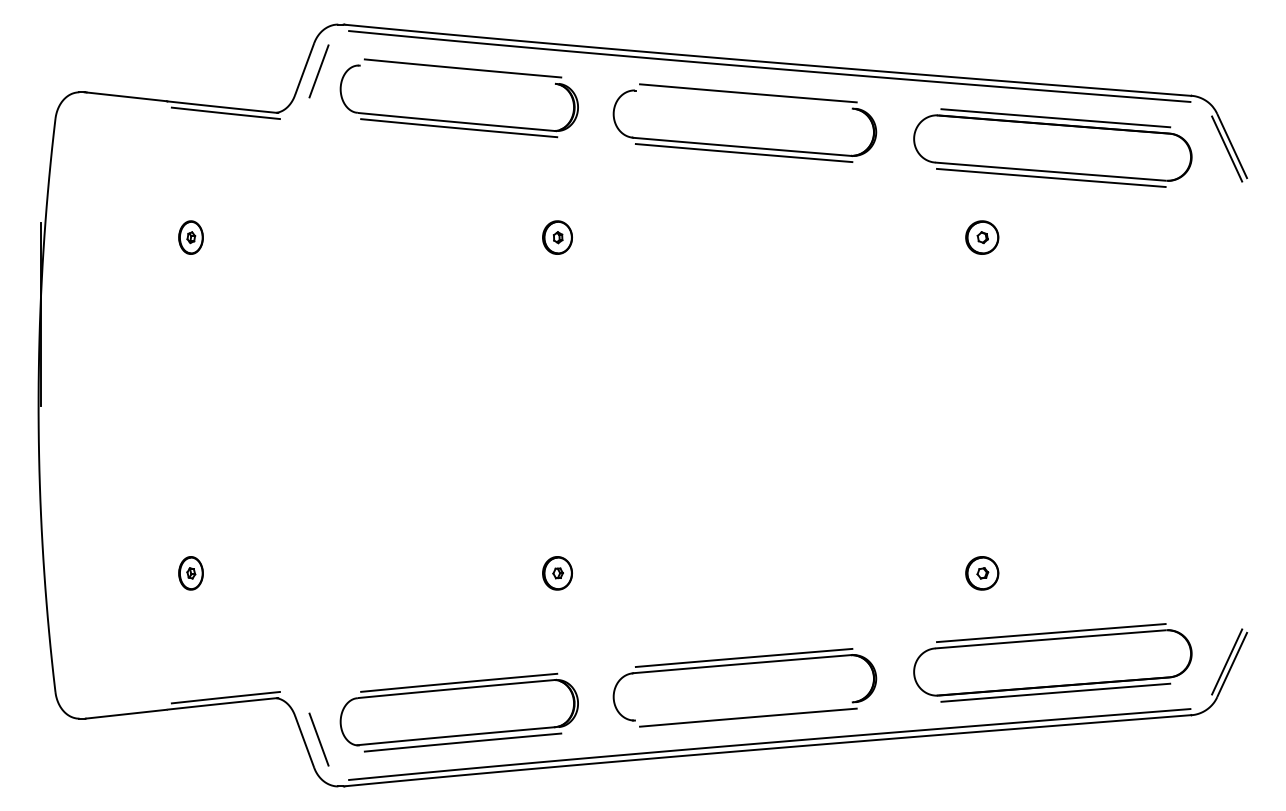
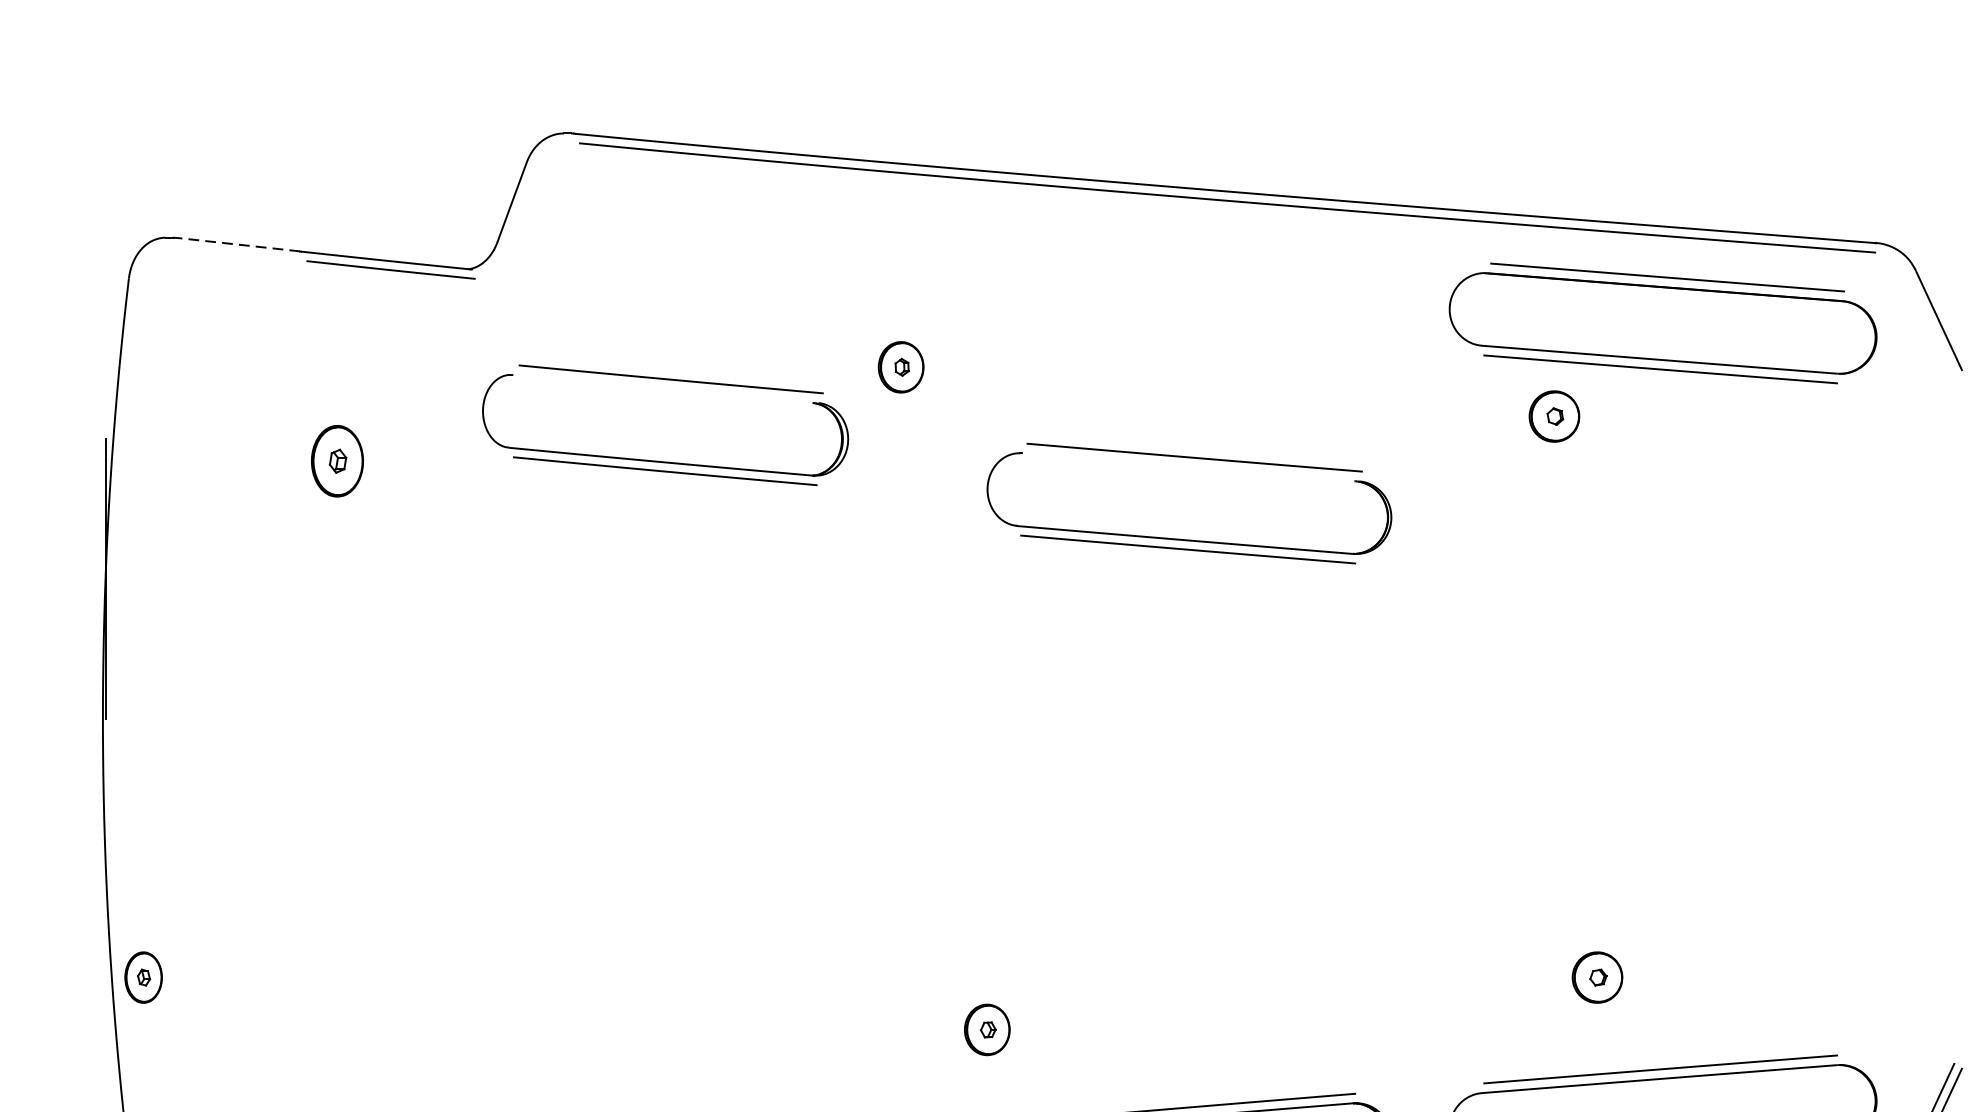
line: (318, 71) -> (533, 205), removed
line: (126, 96) -> (238, 244), solid -> dashed
part: (452, 120) -> (655, 459), moved
part: (739, 145) -> (1181, 537), moved
line: (1227, 148) -> (1931, 324), removed
part: (190, 237) -> (336, 460), size x1.4
part: (557, 237) -> (901, 367), moved
part: (982, 237) -> (1554, 416), moved
part: (190, 573) -> (142, 977), moved
part: (557, 573) -> (987, 1030), moved
part: (982, 573) -> (1597, 977), moved

